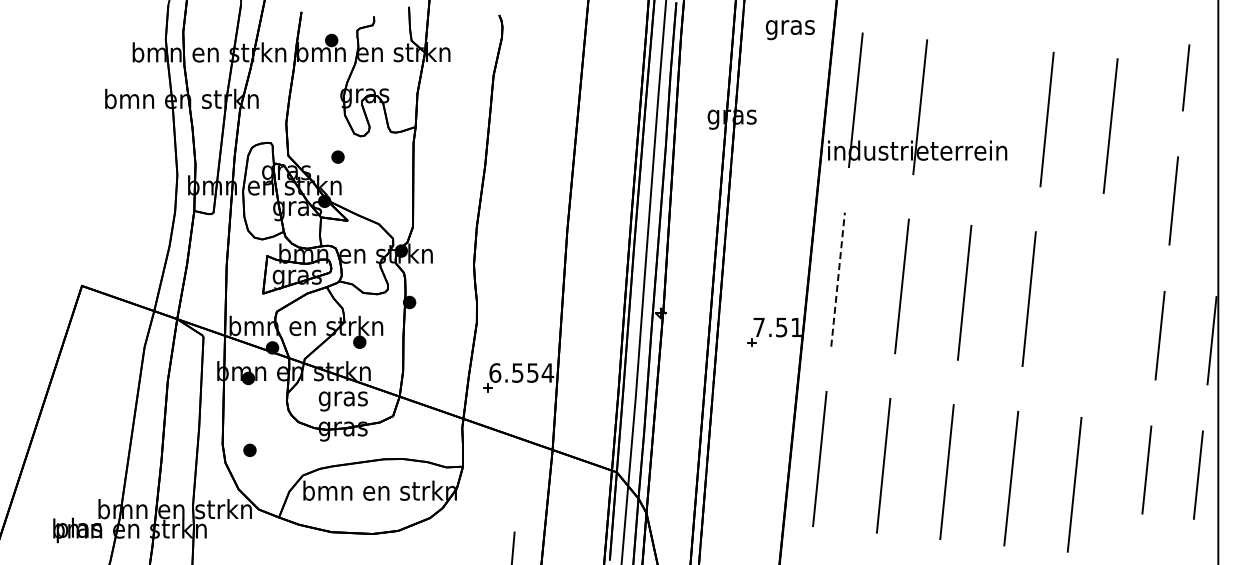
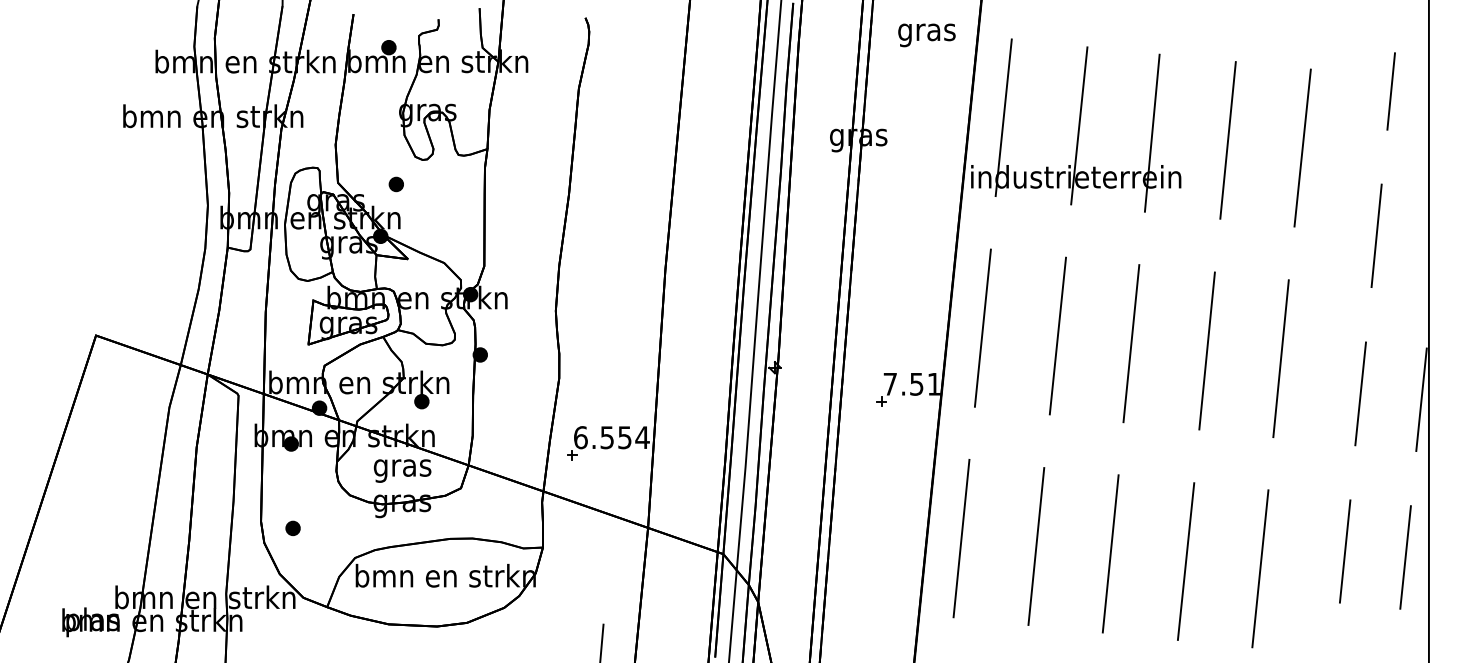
line: (982, 113) -> (1152, 133), added
line: (838, 279) -> (983, 327), dashed -> solid
line: (1091, 305) -> (1280, 358), added

